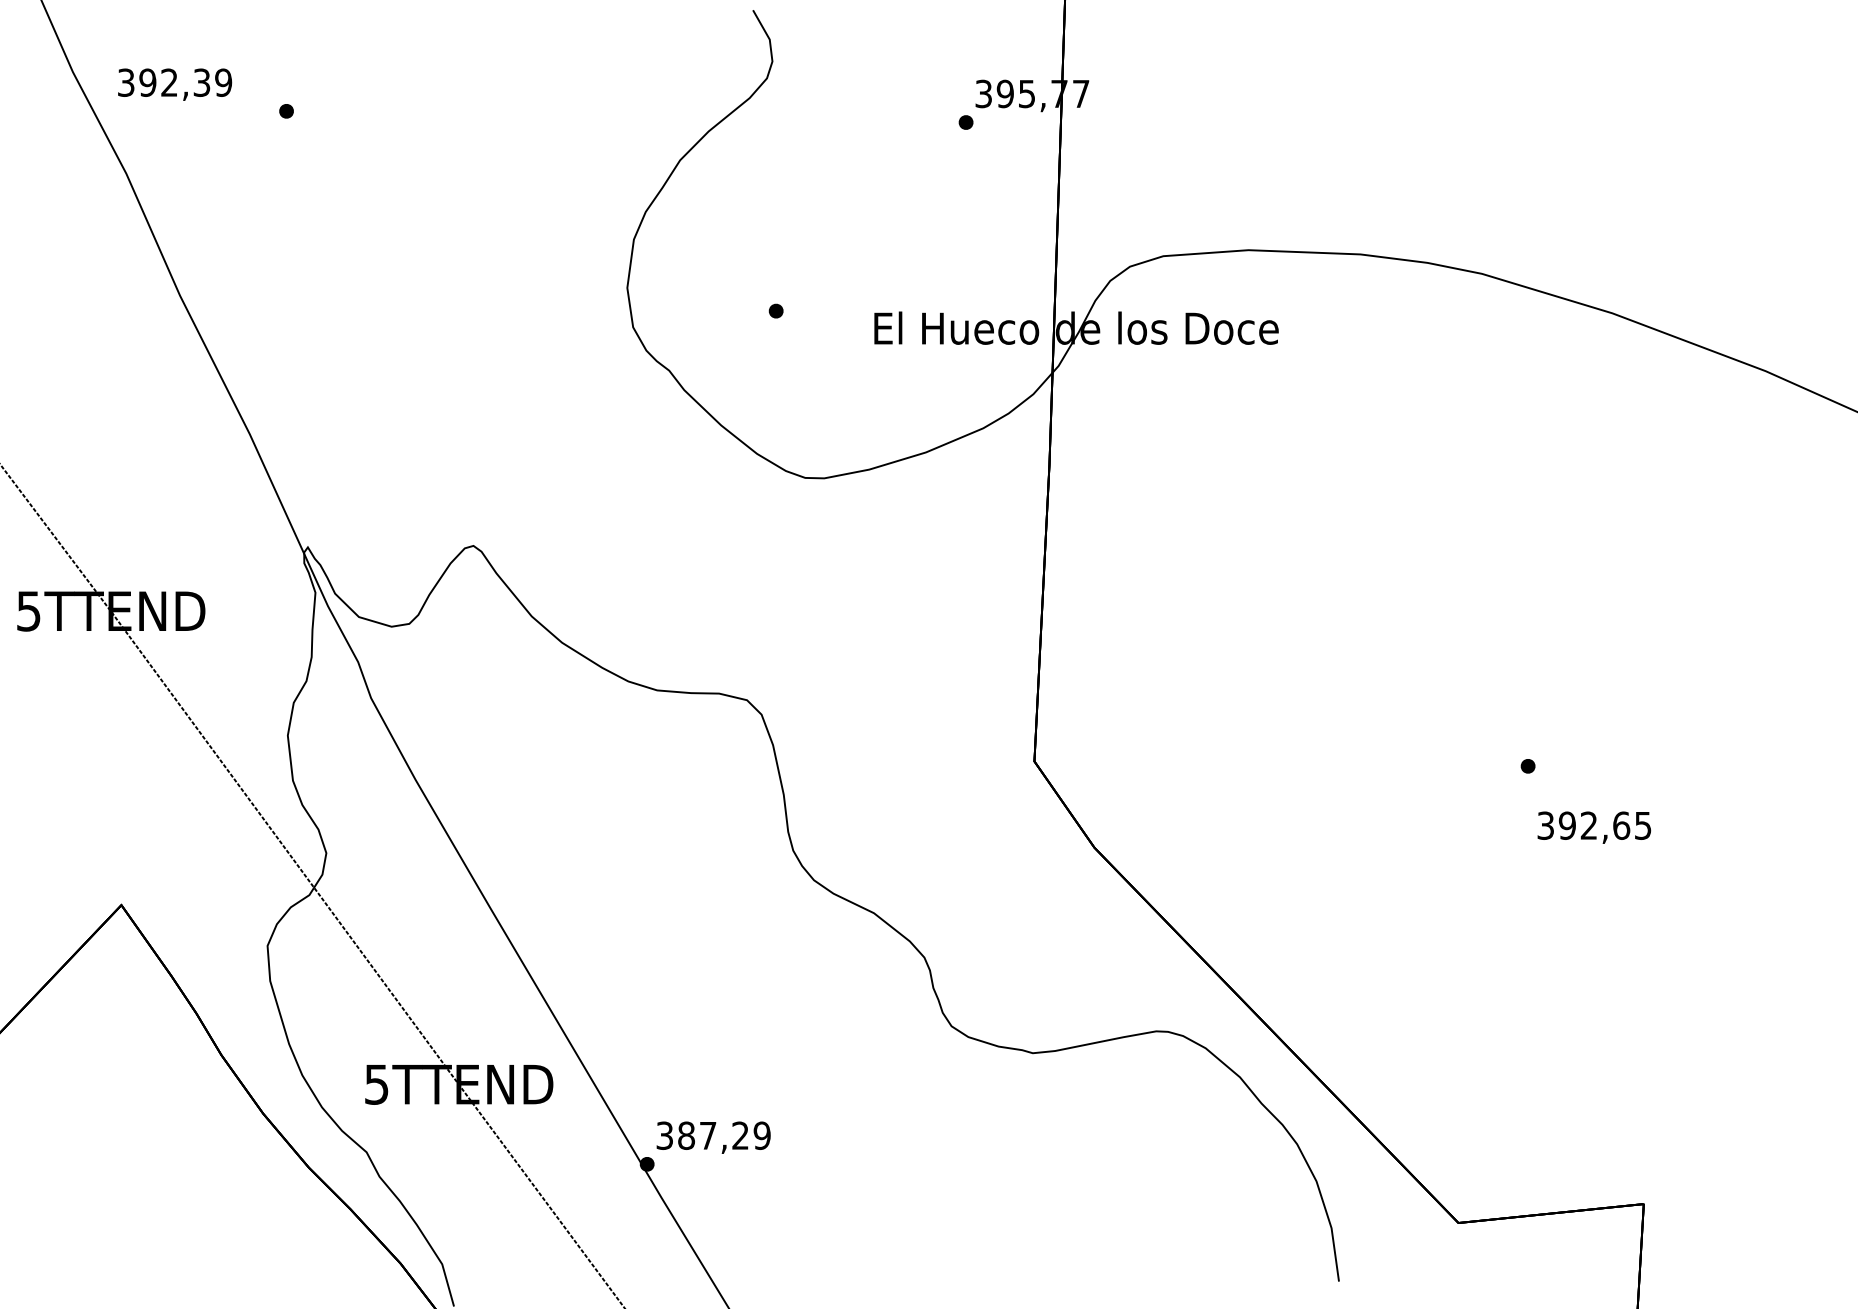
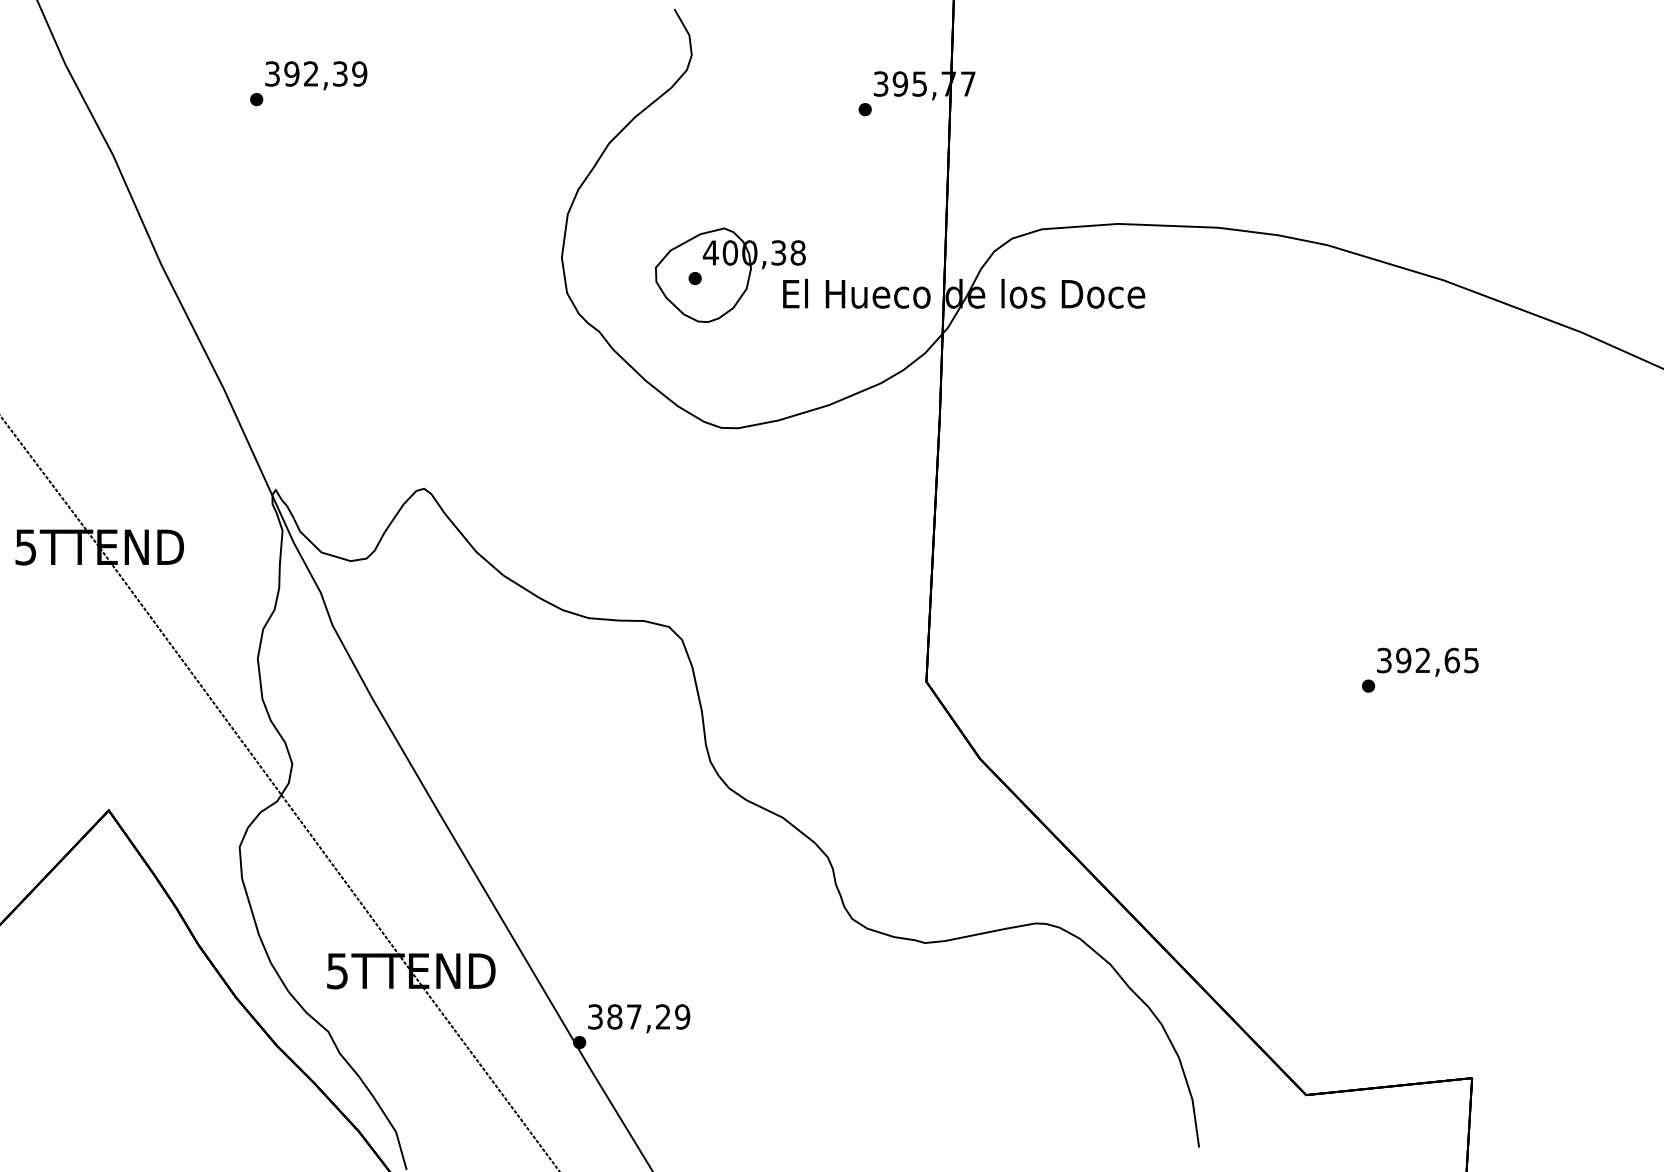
text: (175, 84) -> (316, 75), moved
part: (815, 307) -> (730, 275), added
text: (1594, 827) -> (1427, 662), moved

